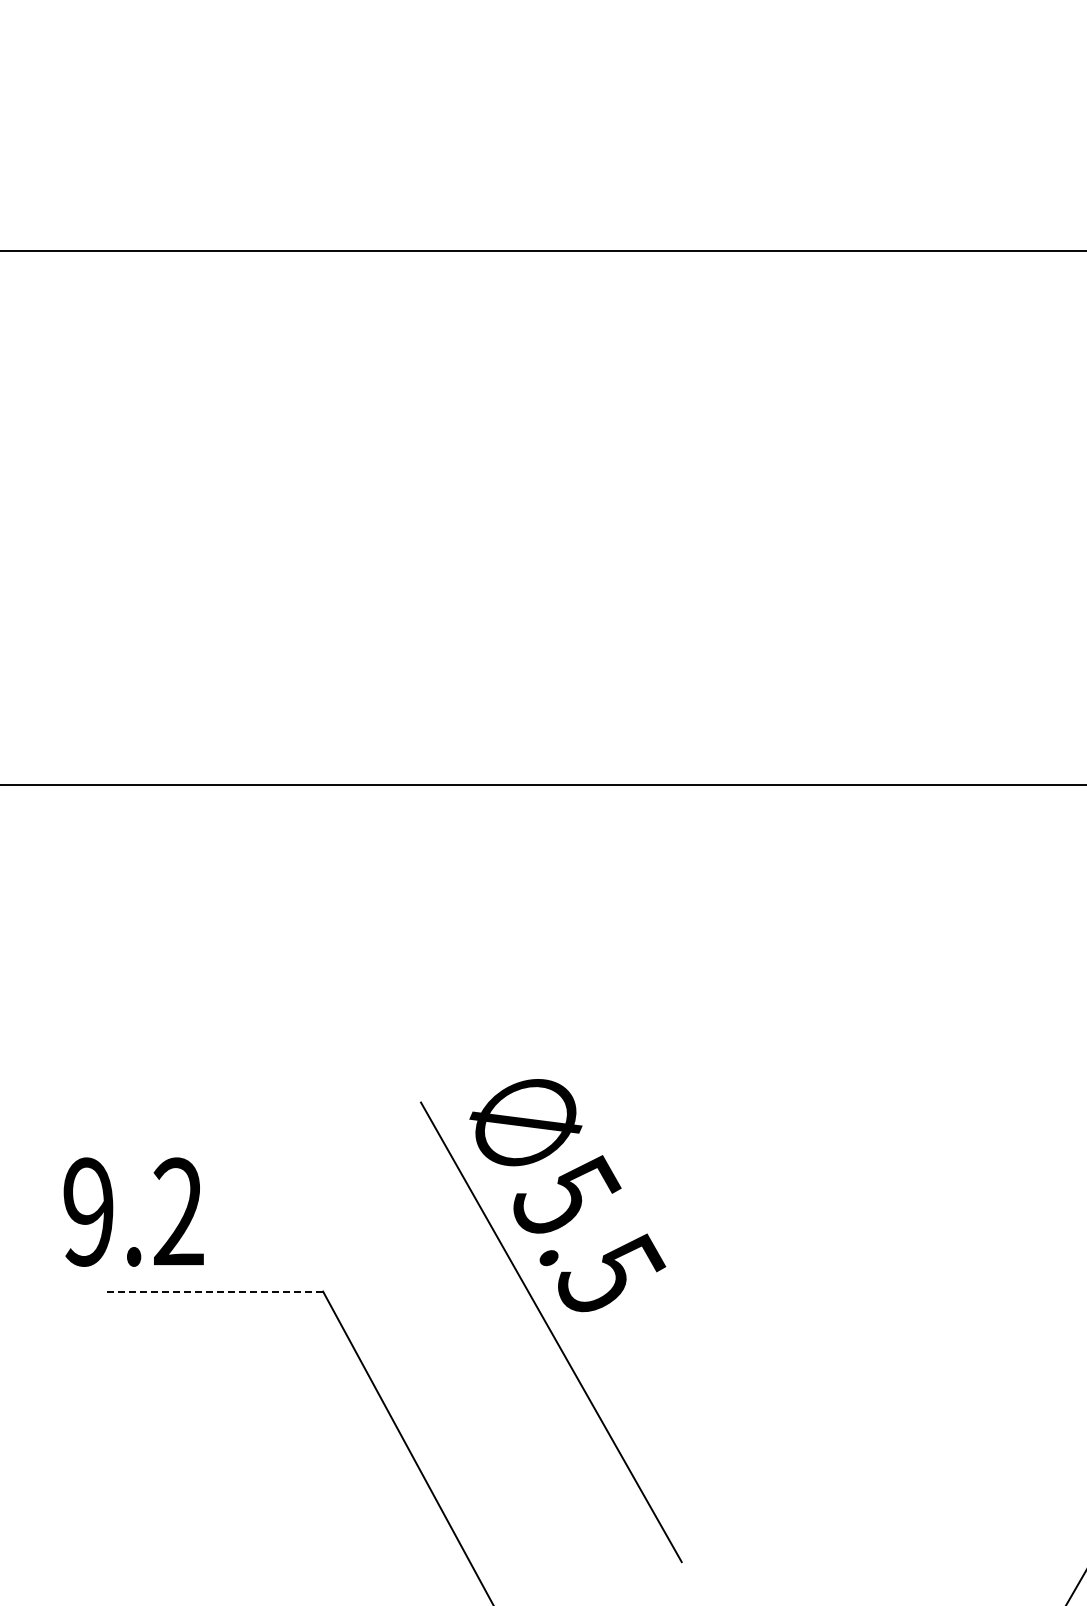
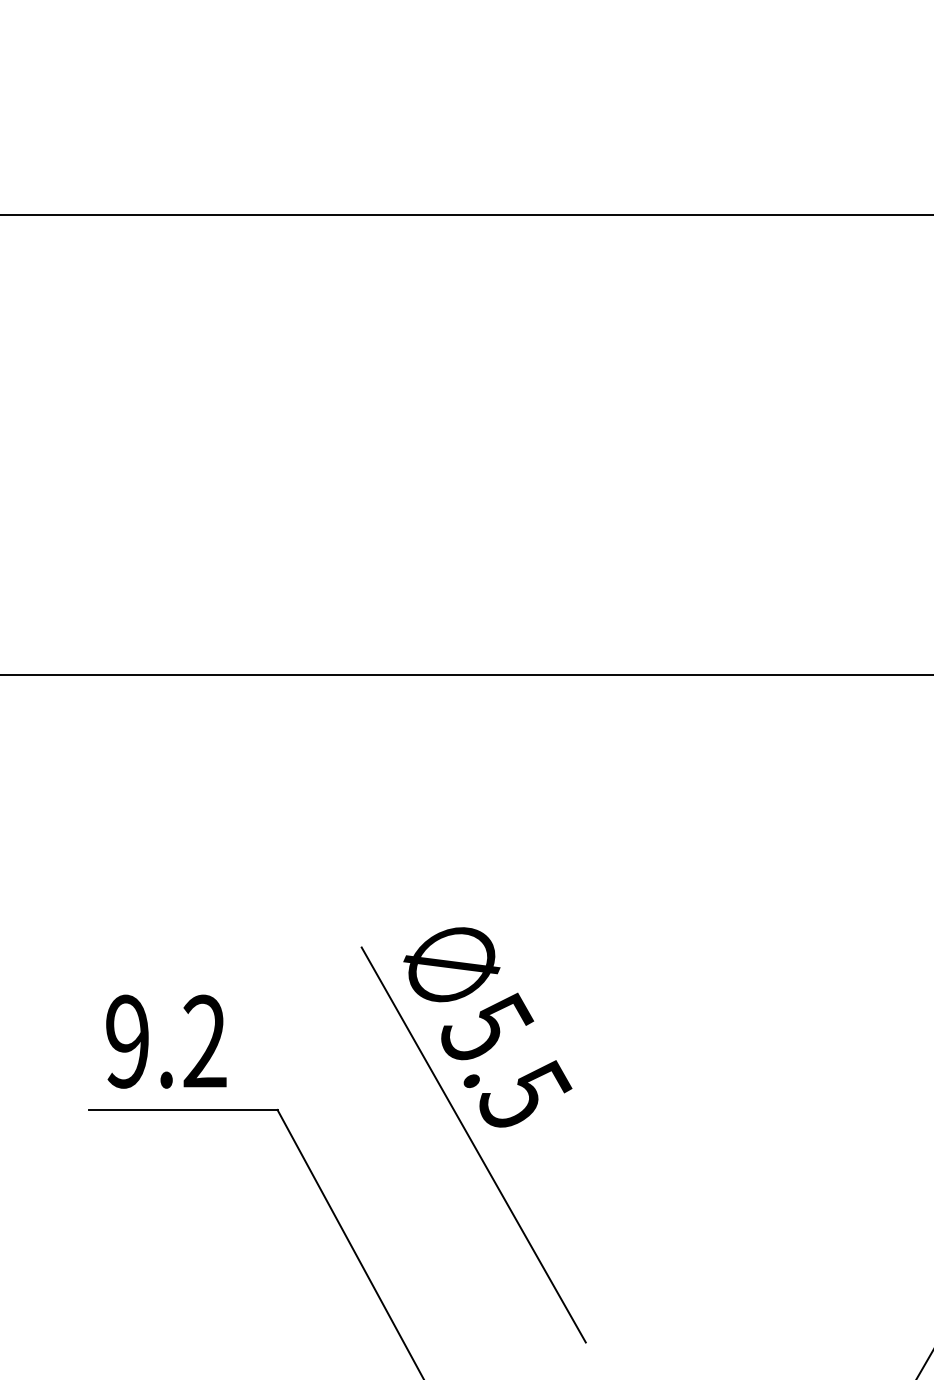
text: (133, 1211) -> (166, 1041), moved
line: (213, 1291) -> (183, 1109), dashed -> solid

